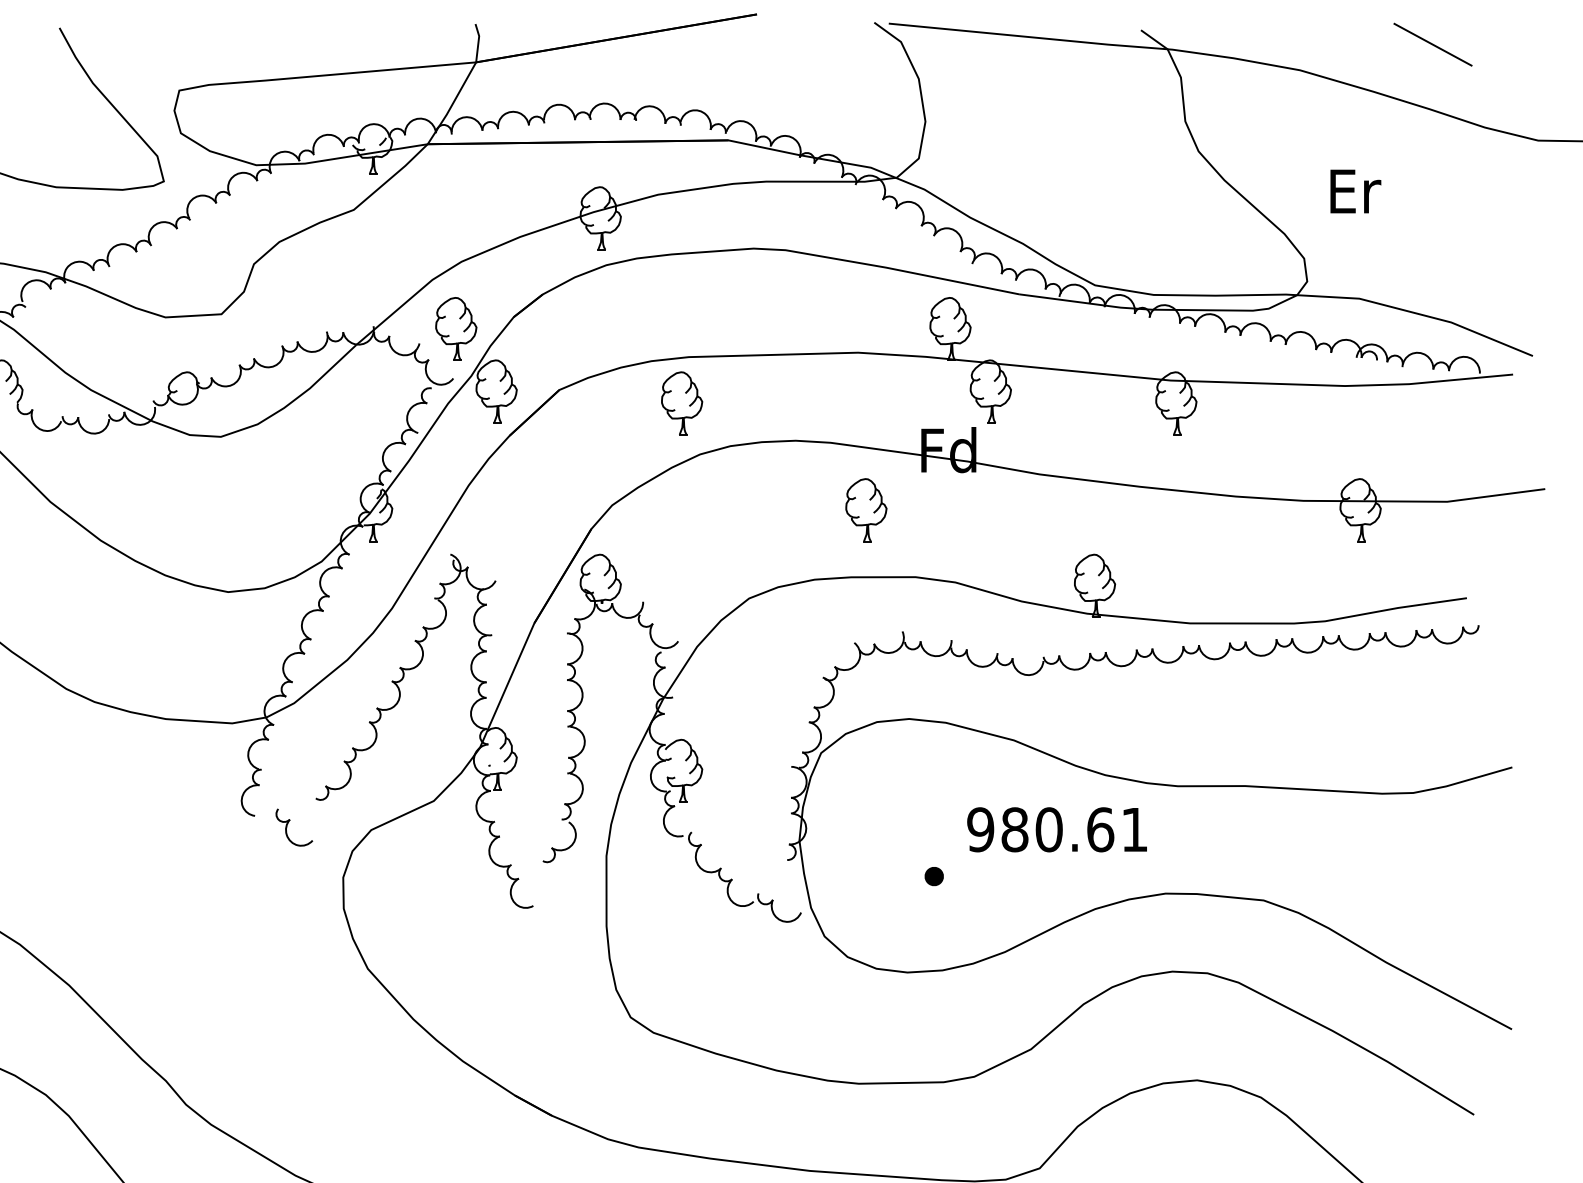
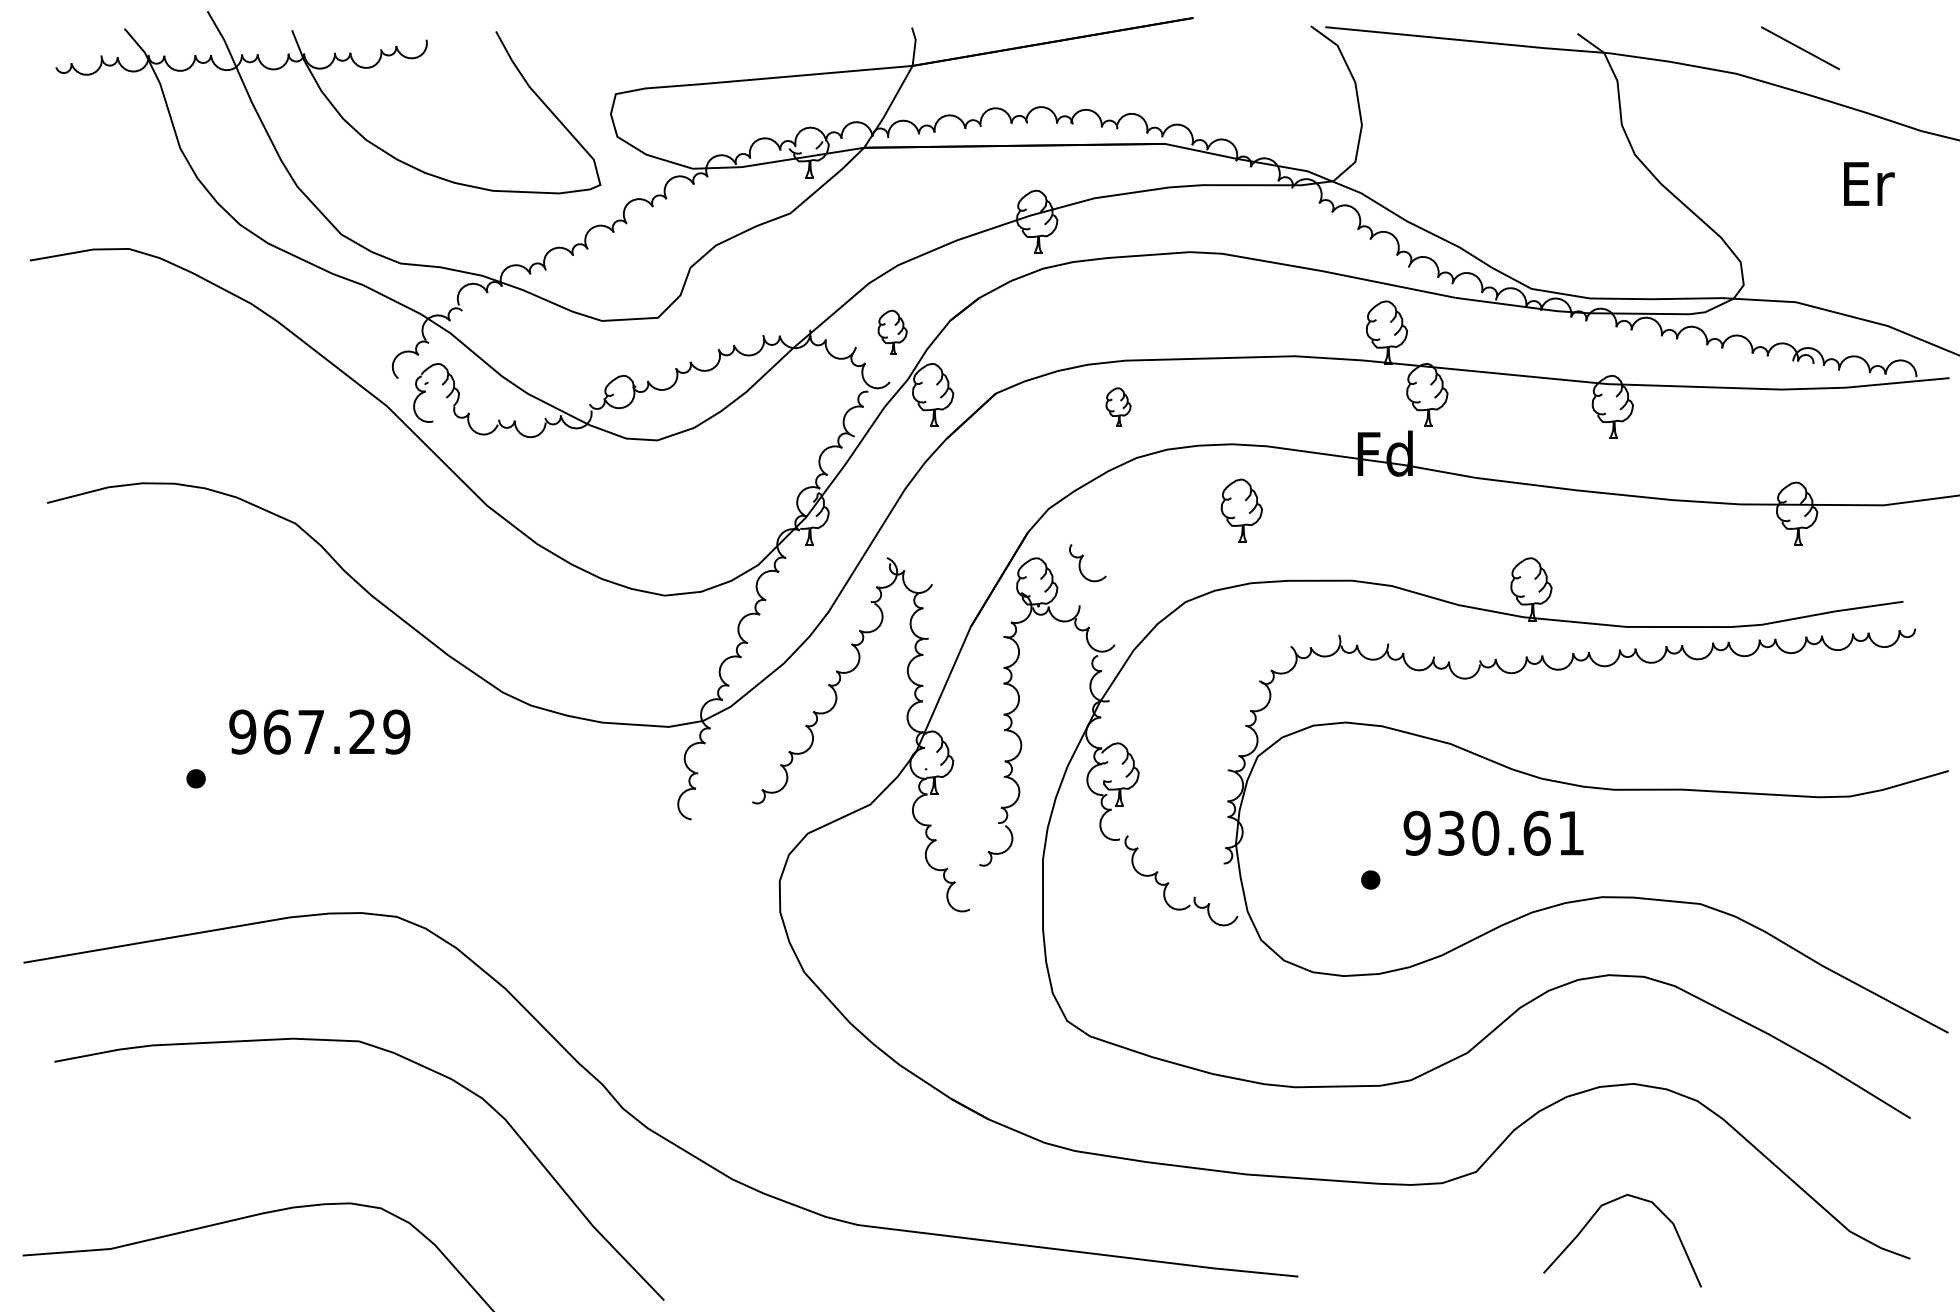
line: (1433, 44) -> (1800, 48), moved
text: (1356, 190) -> (1869, 183), moved
part: (456, 328) -> (892, 332), size x0.7
part: (682, 402) -> (1118, 406), size x0.6
part: (866, 509) -> (1241, 510), moved
part: (288, 824) -> (1081, 560), moved
text: (1015, 828) -> (1451, 832), 980.61 -> 930.61

